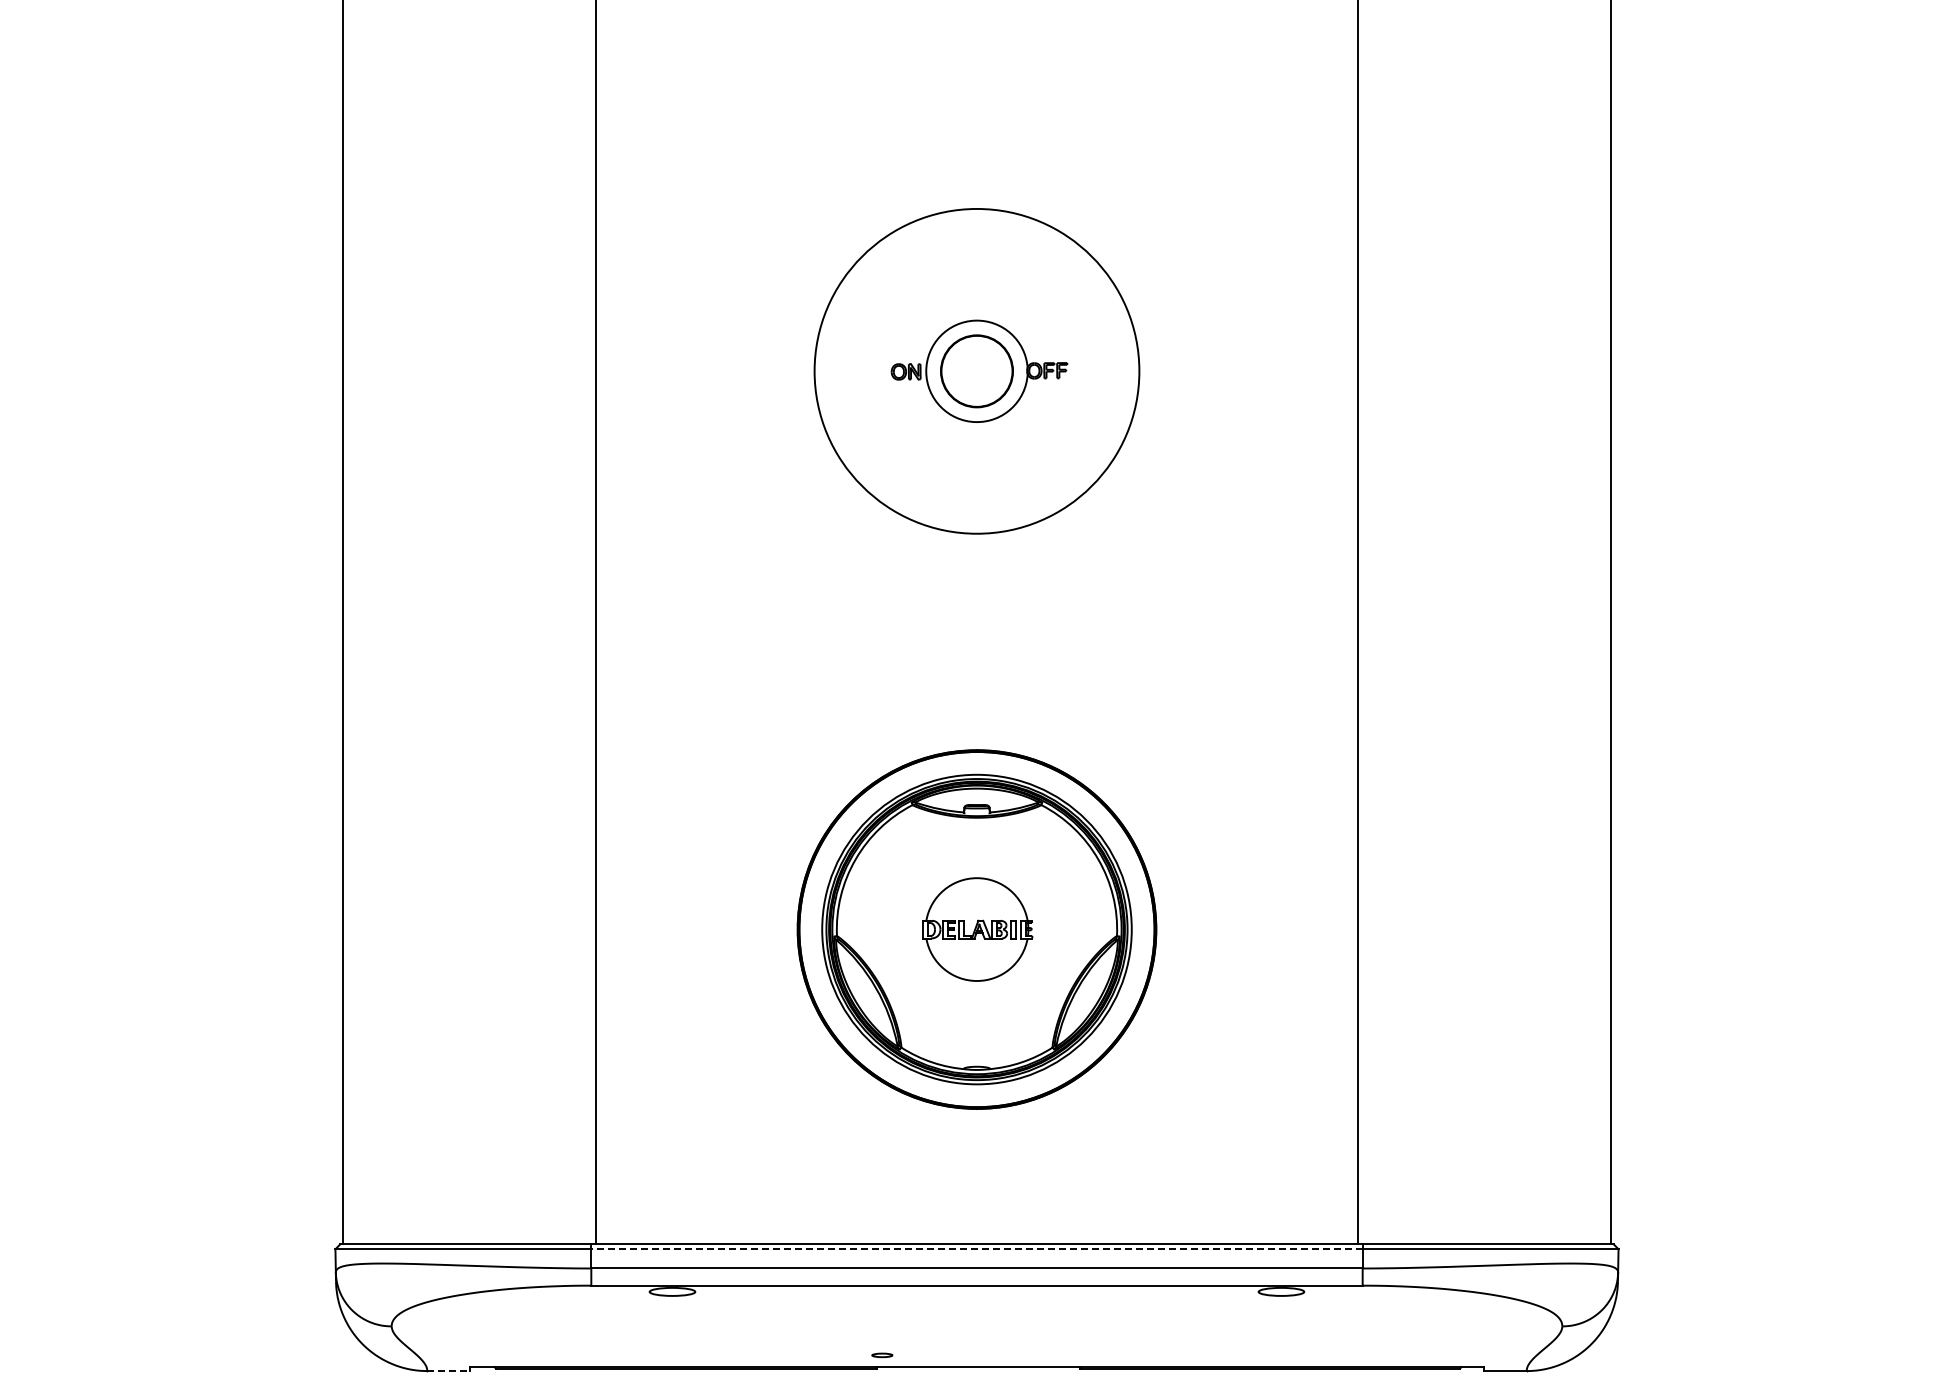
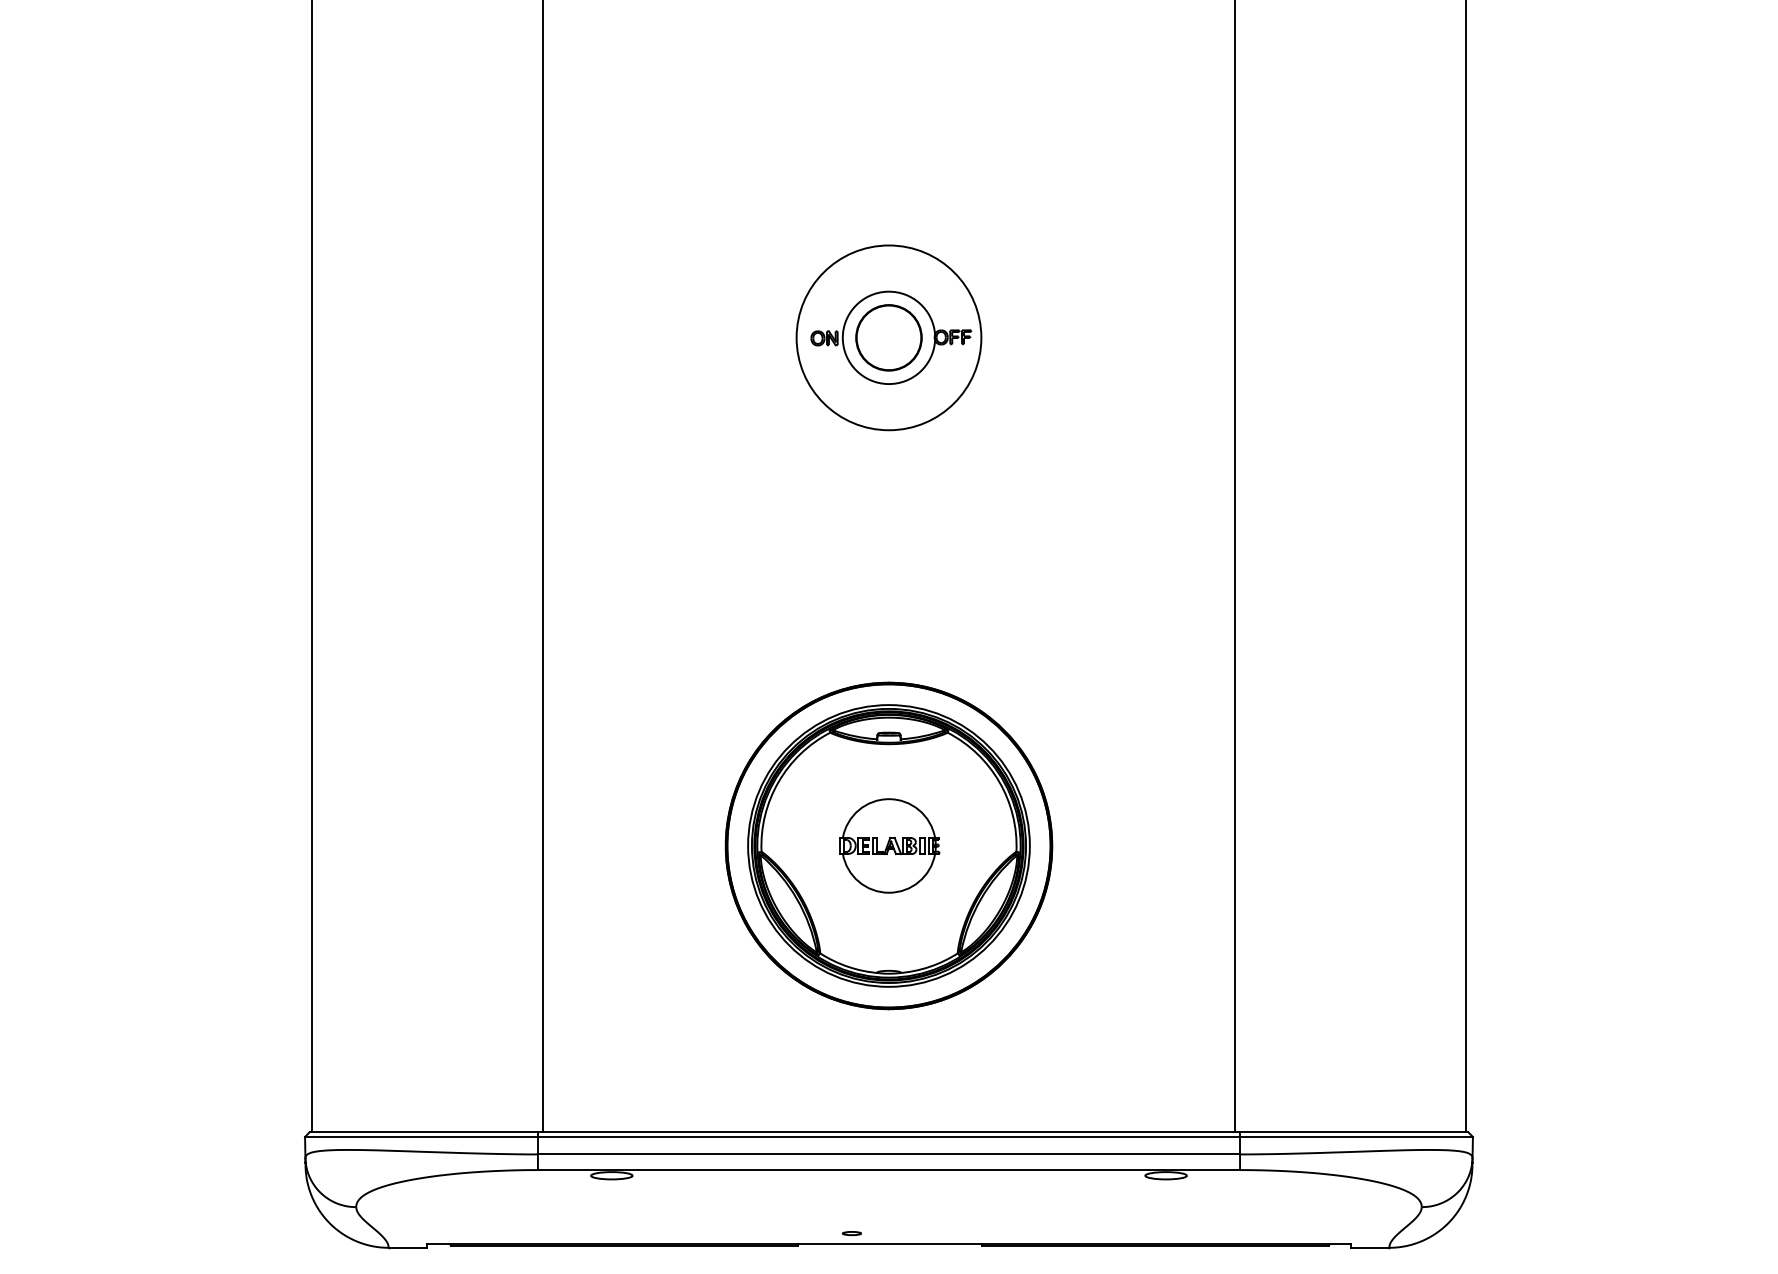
circle: (976, 370) -> (888, 337), size x0.62
line: (977, 1249) -> (889, 1137), dashed -> solid
part: (882, 1355) -> (852, 1233), moved
line: (448, 1371) -> (407, 1248), dashed -> solid

